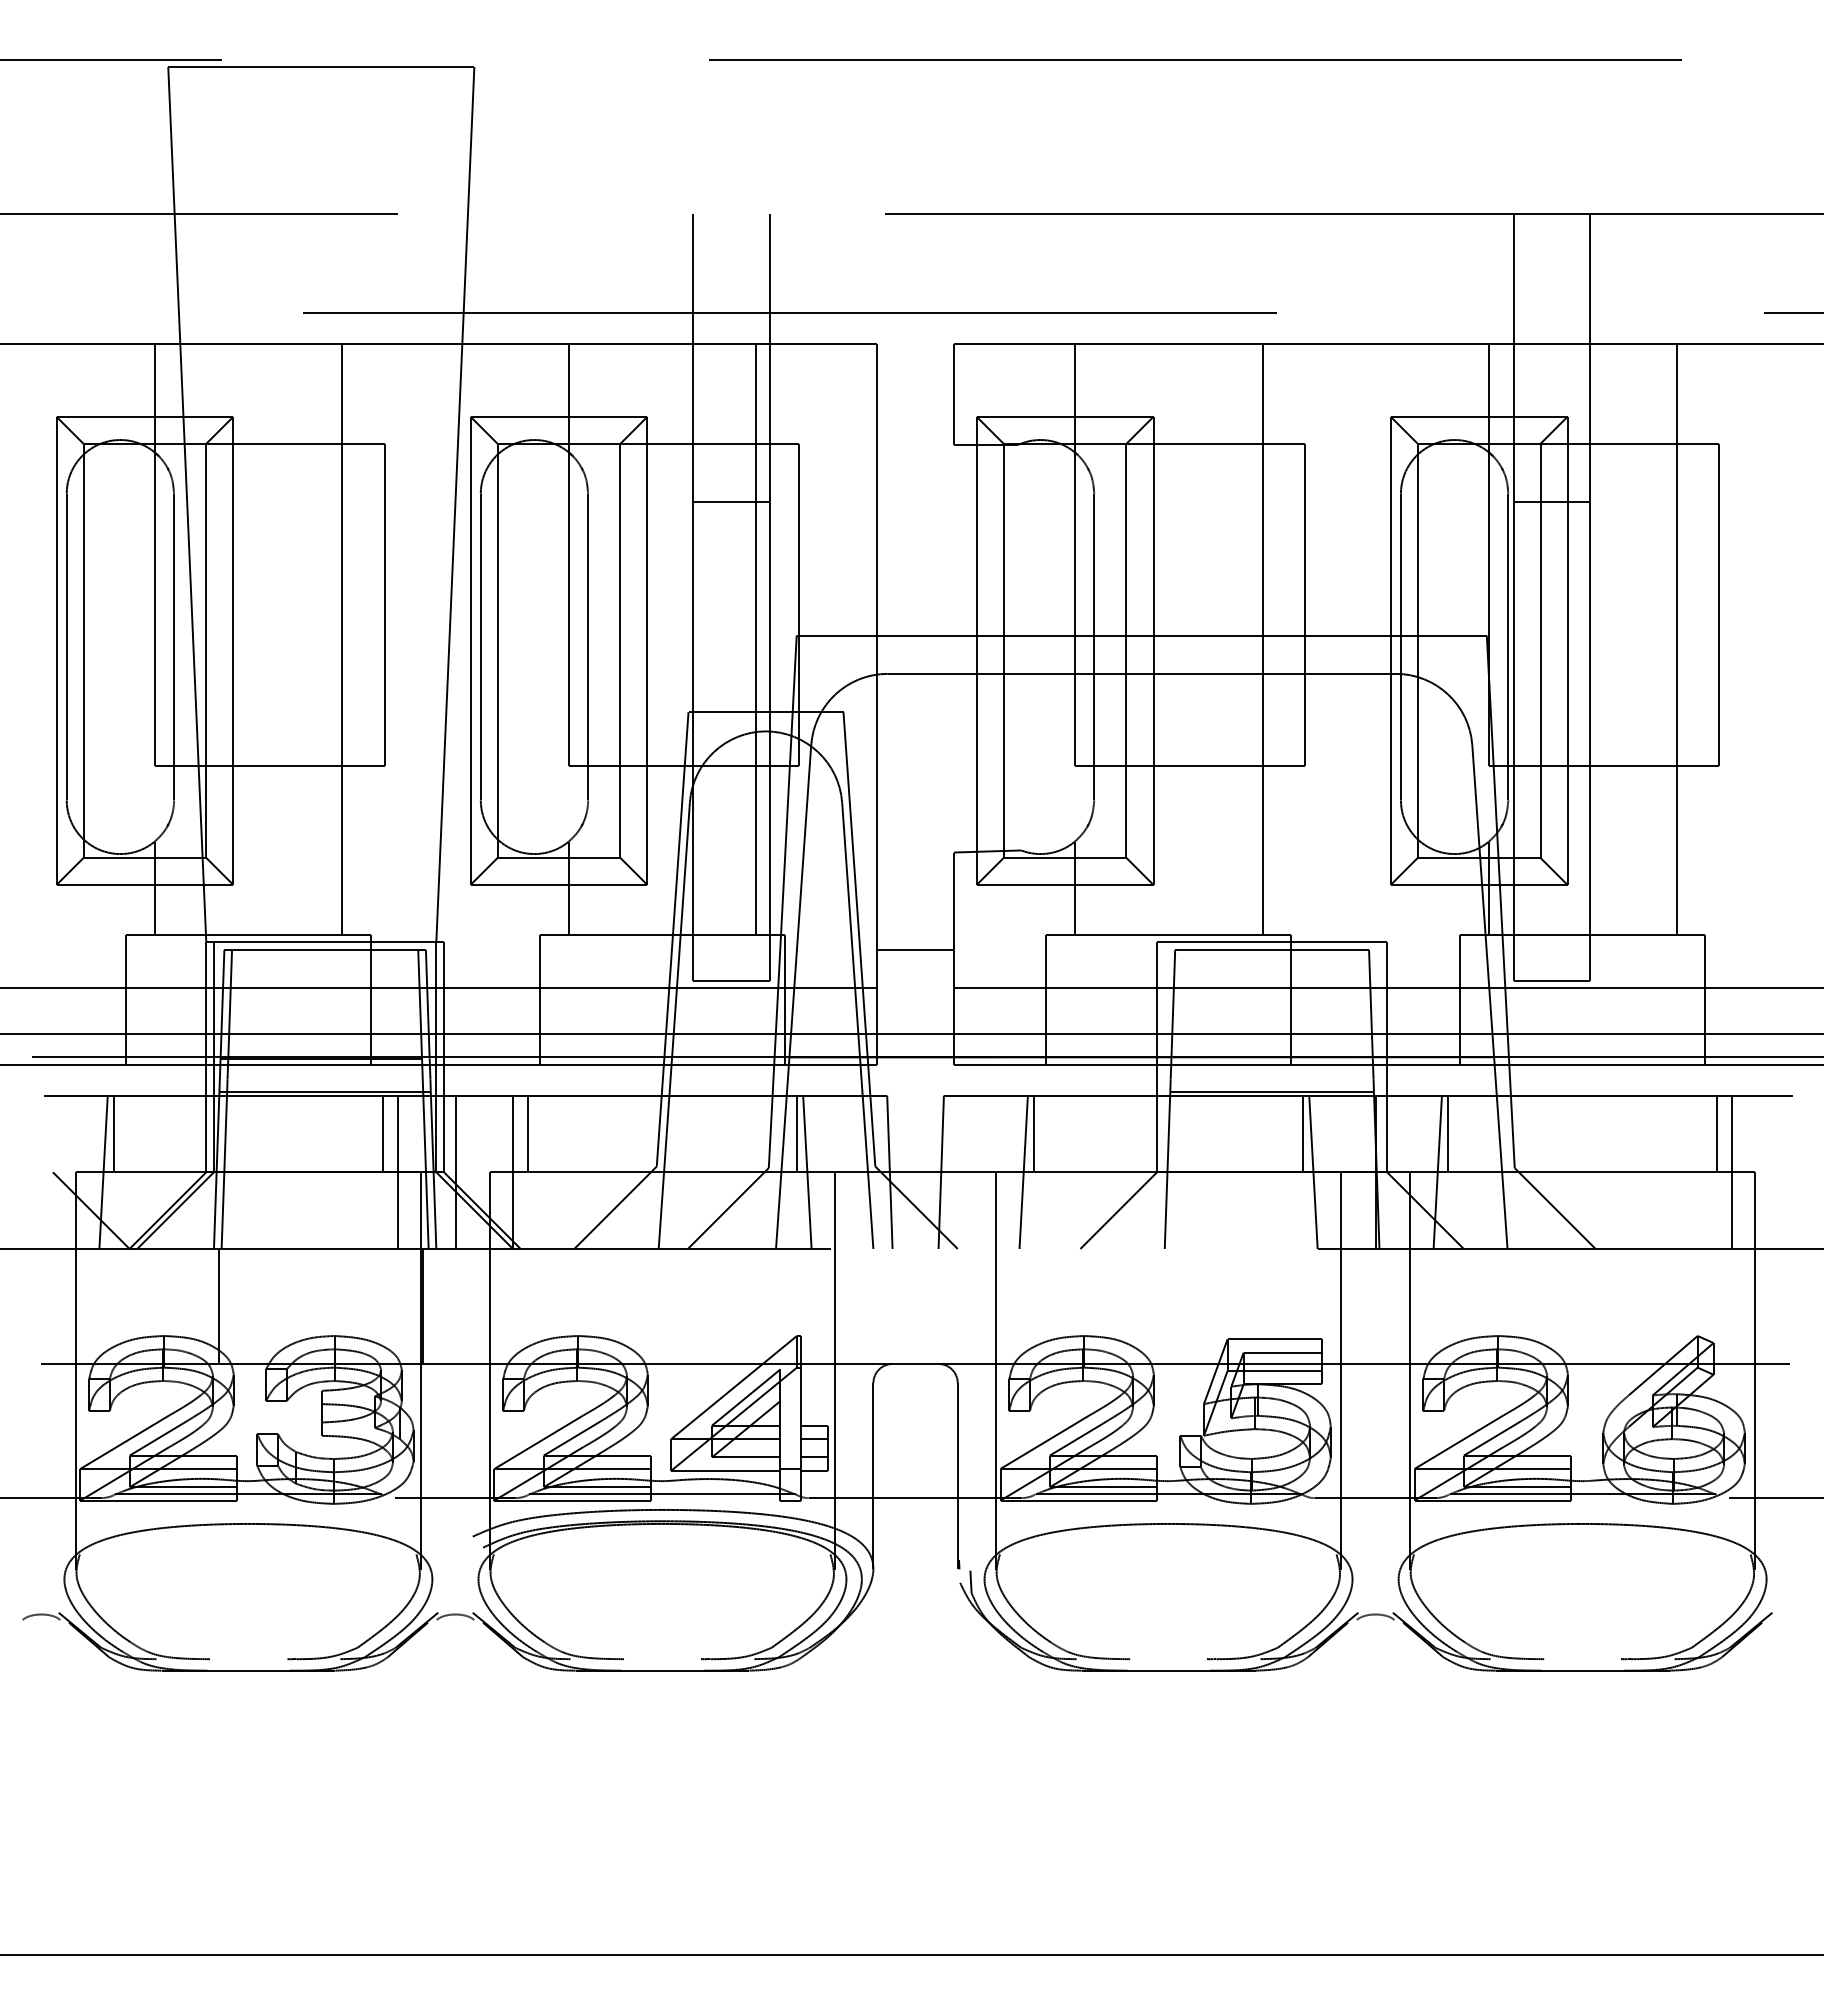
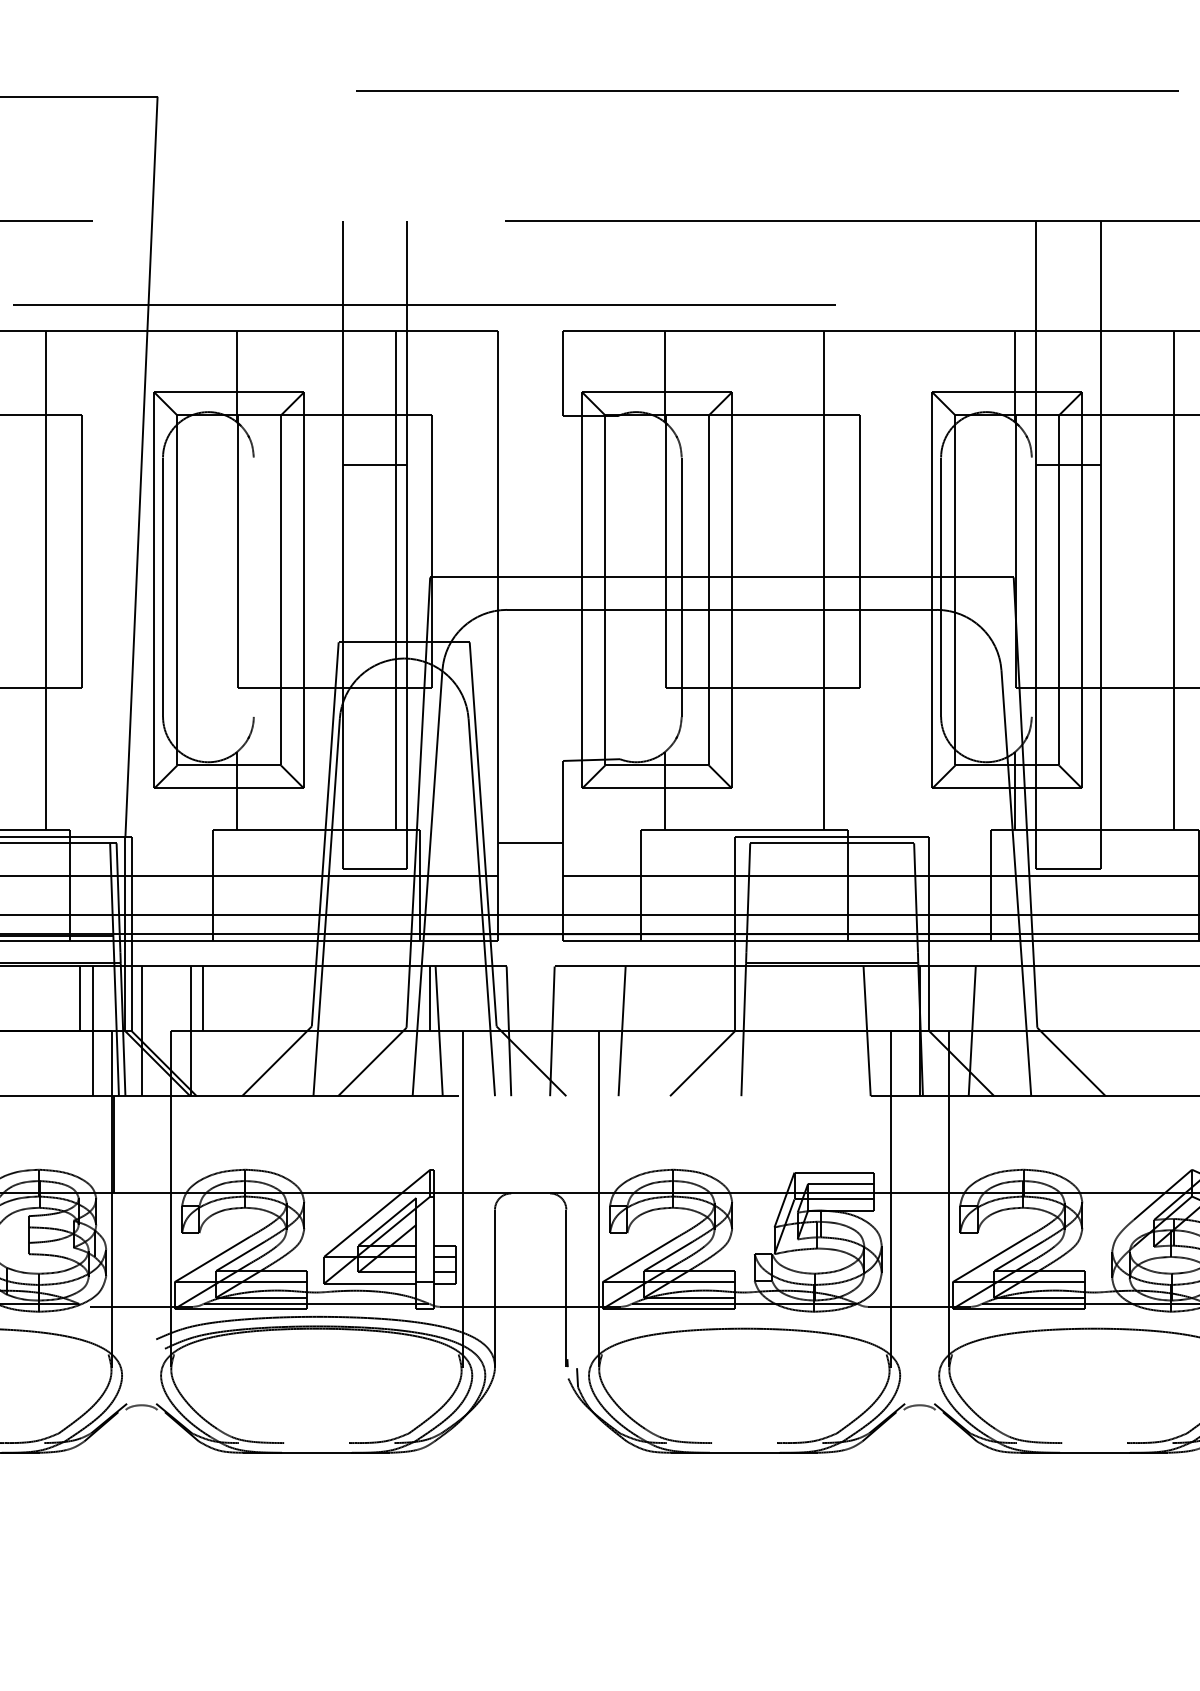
line: (588, 646) -> (254, 586), removed
line: (1508, 646) -> (1032, 586), removed
line: (1034, 1133) -> (631, 998), removed
line: (1302, 1133) -> (857, 998), removed
line: (1448, 1133) -> (981, 998), removed

